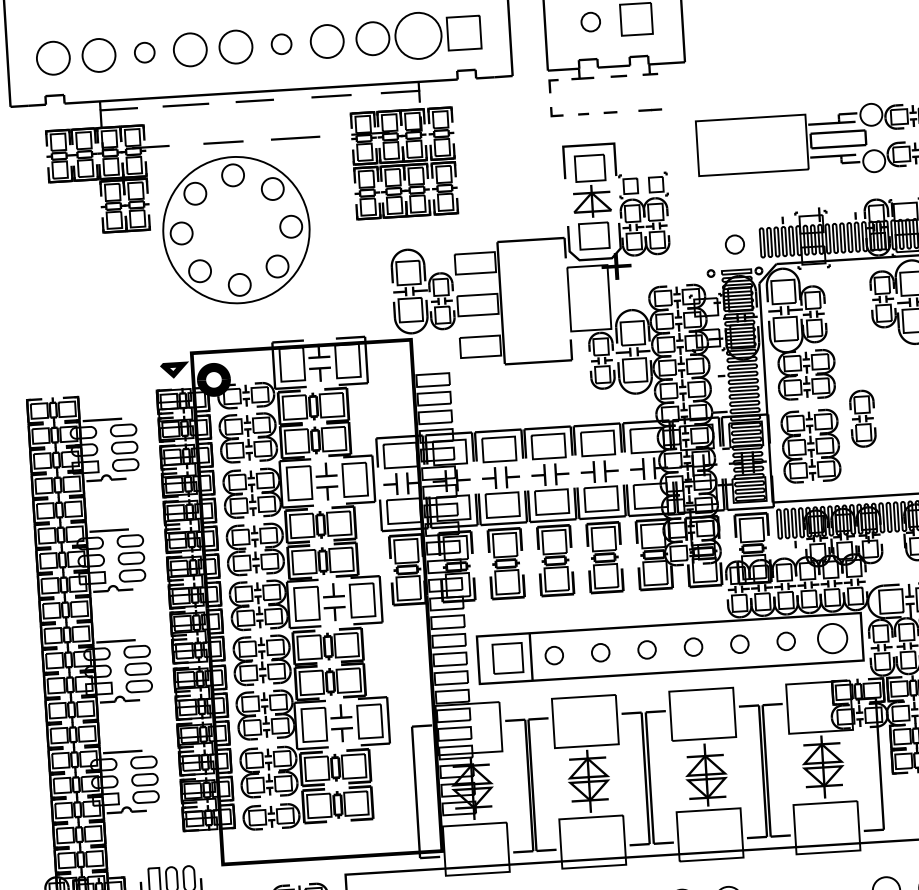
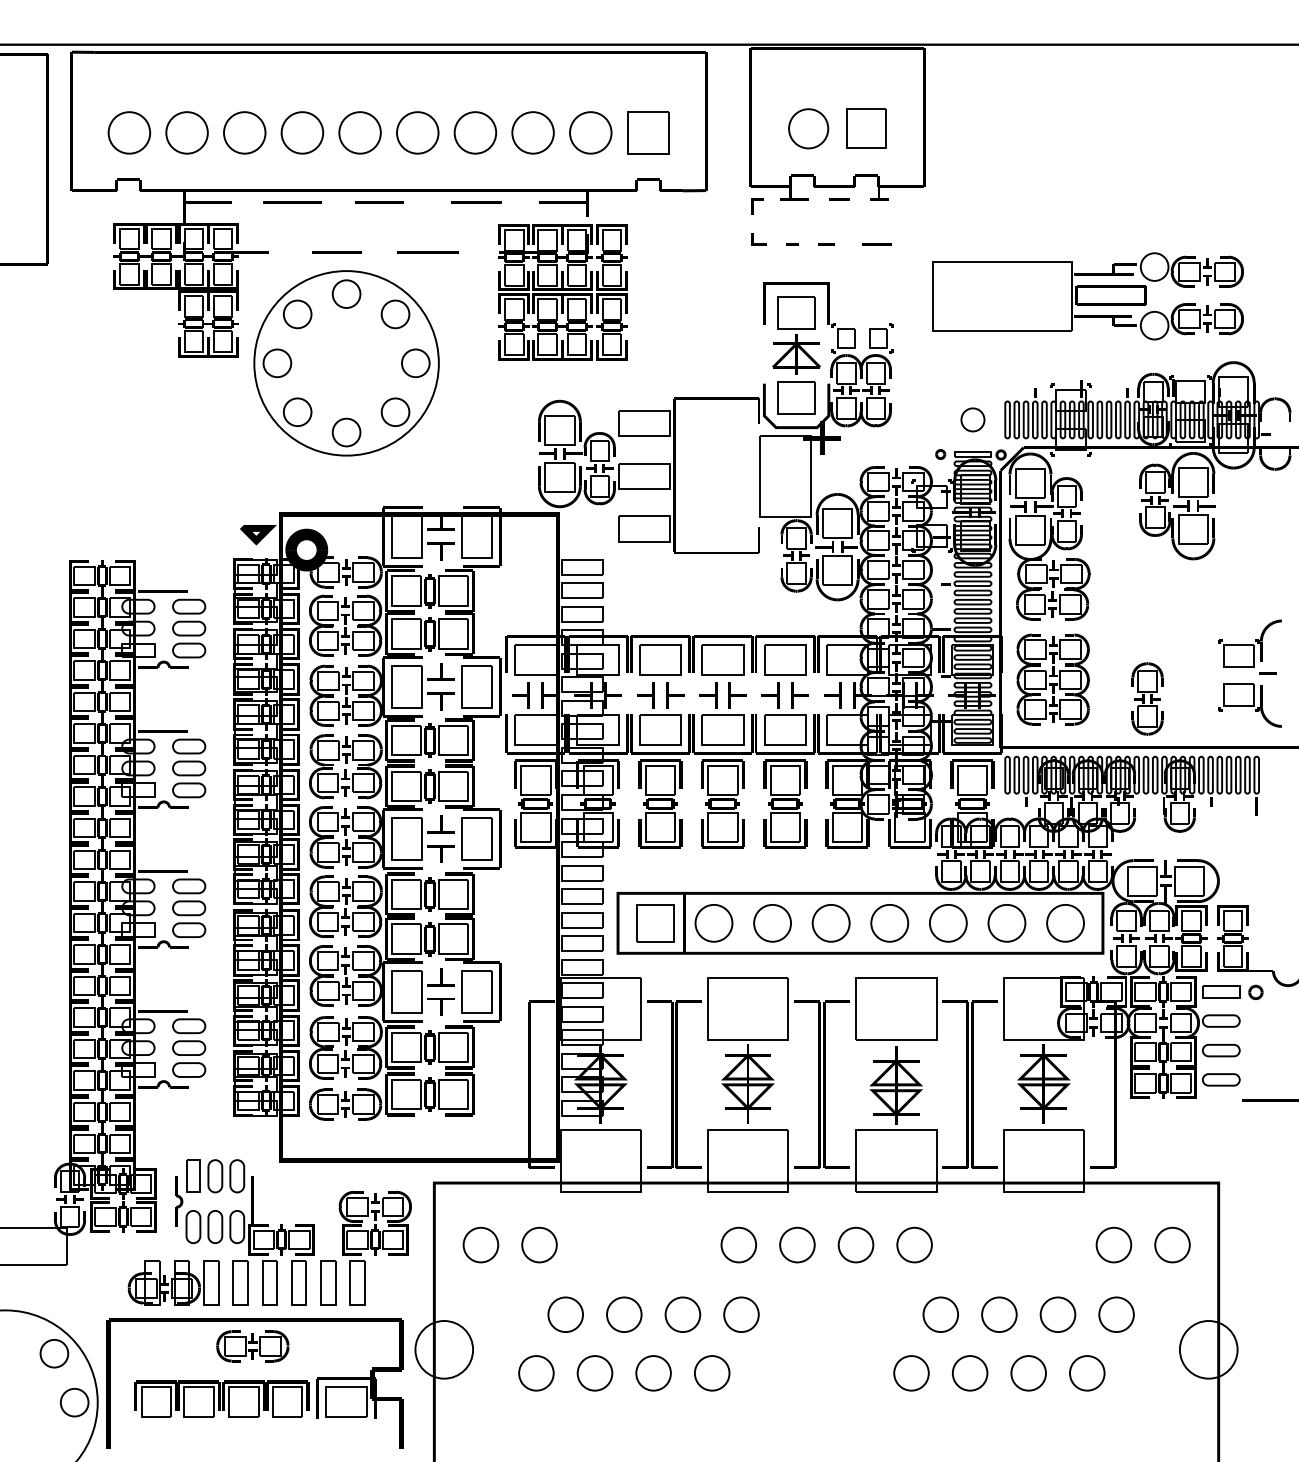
circle: (590, 21) -> (808, 128), size x1.67
circle: (418, 35) -> (590, 132), size x0.71
circle: (281, 43) -> (417, 132), size x1.67
circle: (144, 52) -> (244, 132), size x1.67
part: (862, 418) -> (1147, 698), moved
circle: (785, 640) -> (1006, 922), size x1.67
circle: (739, 643) -> (947, 922), size x1.67
circle: (693, 647) -> (889, 923), size x1.67
circle: (646, 649) -> (830, 922), size x1.67
circle: (600, 652) -> (772, 922), size x1.67
circle: (553, 654) -> (713, 922), size x1.67

